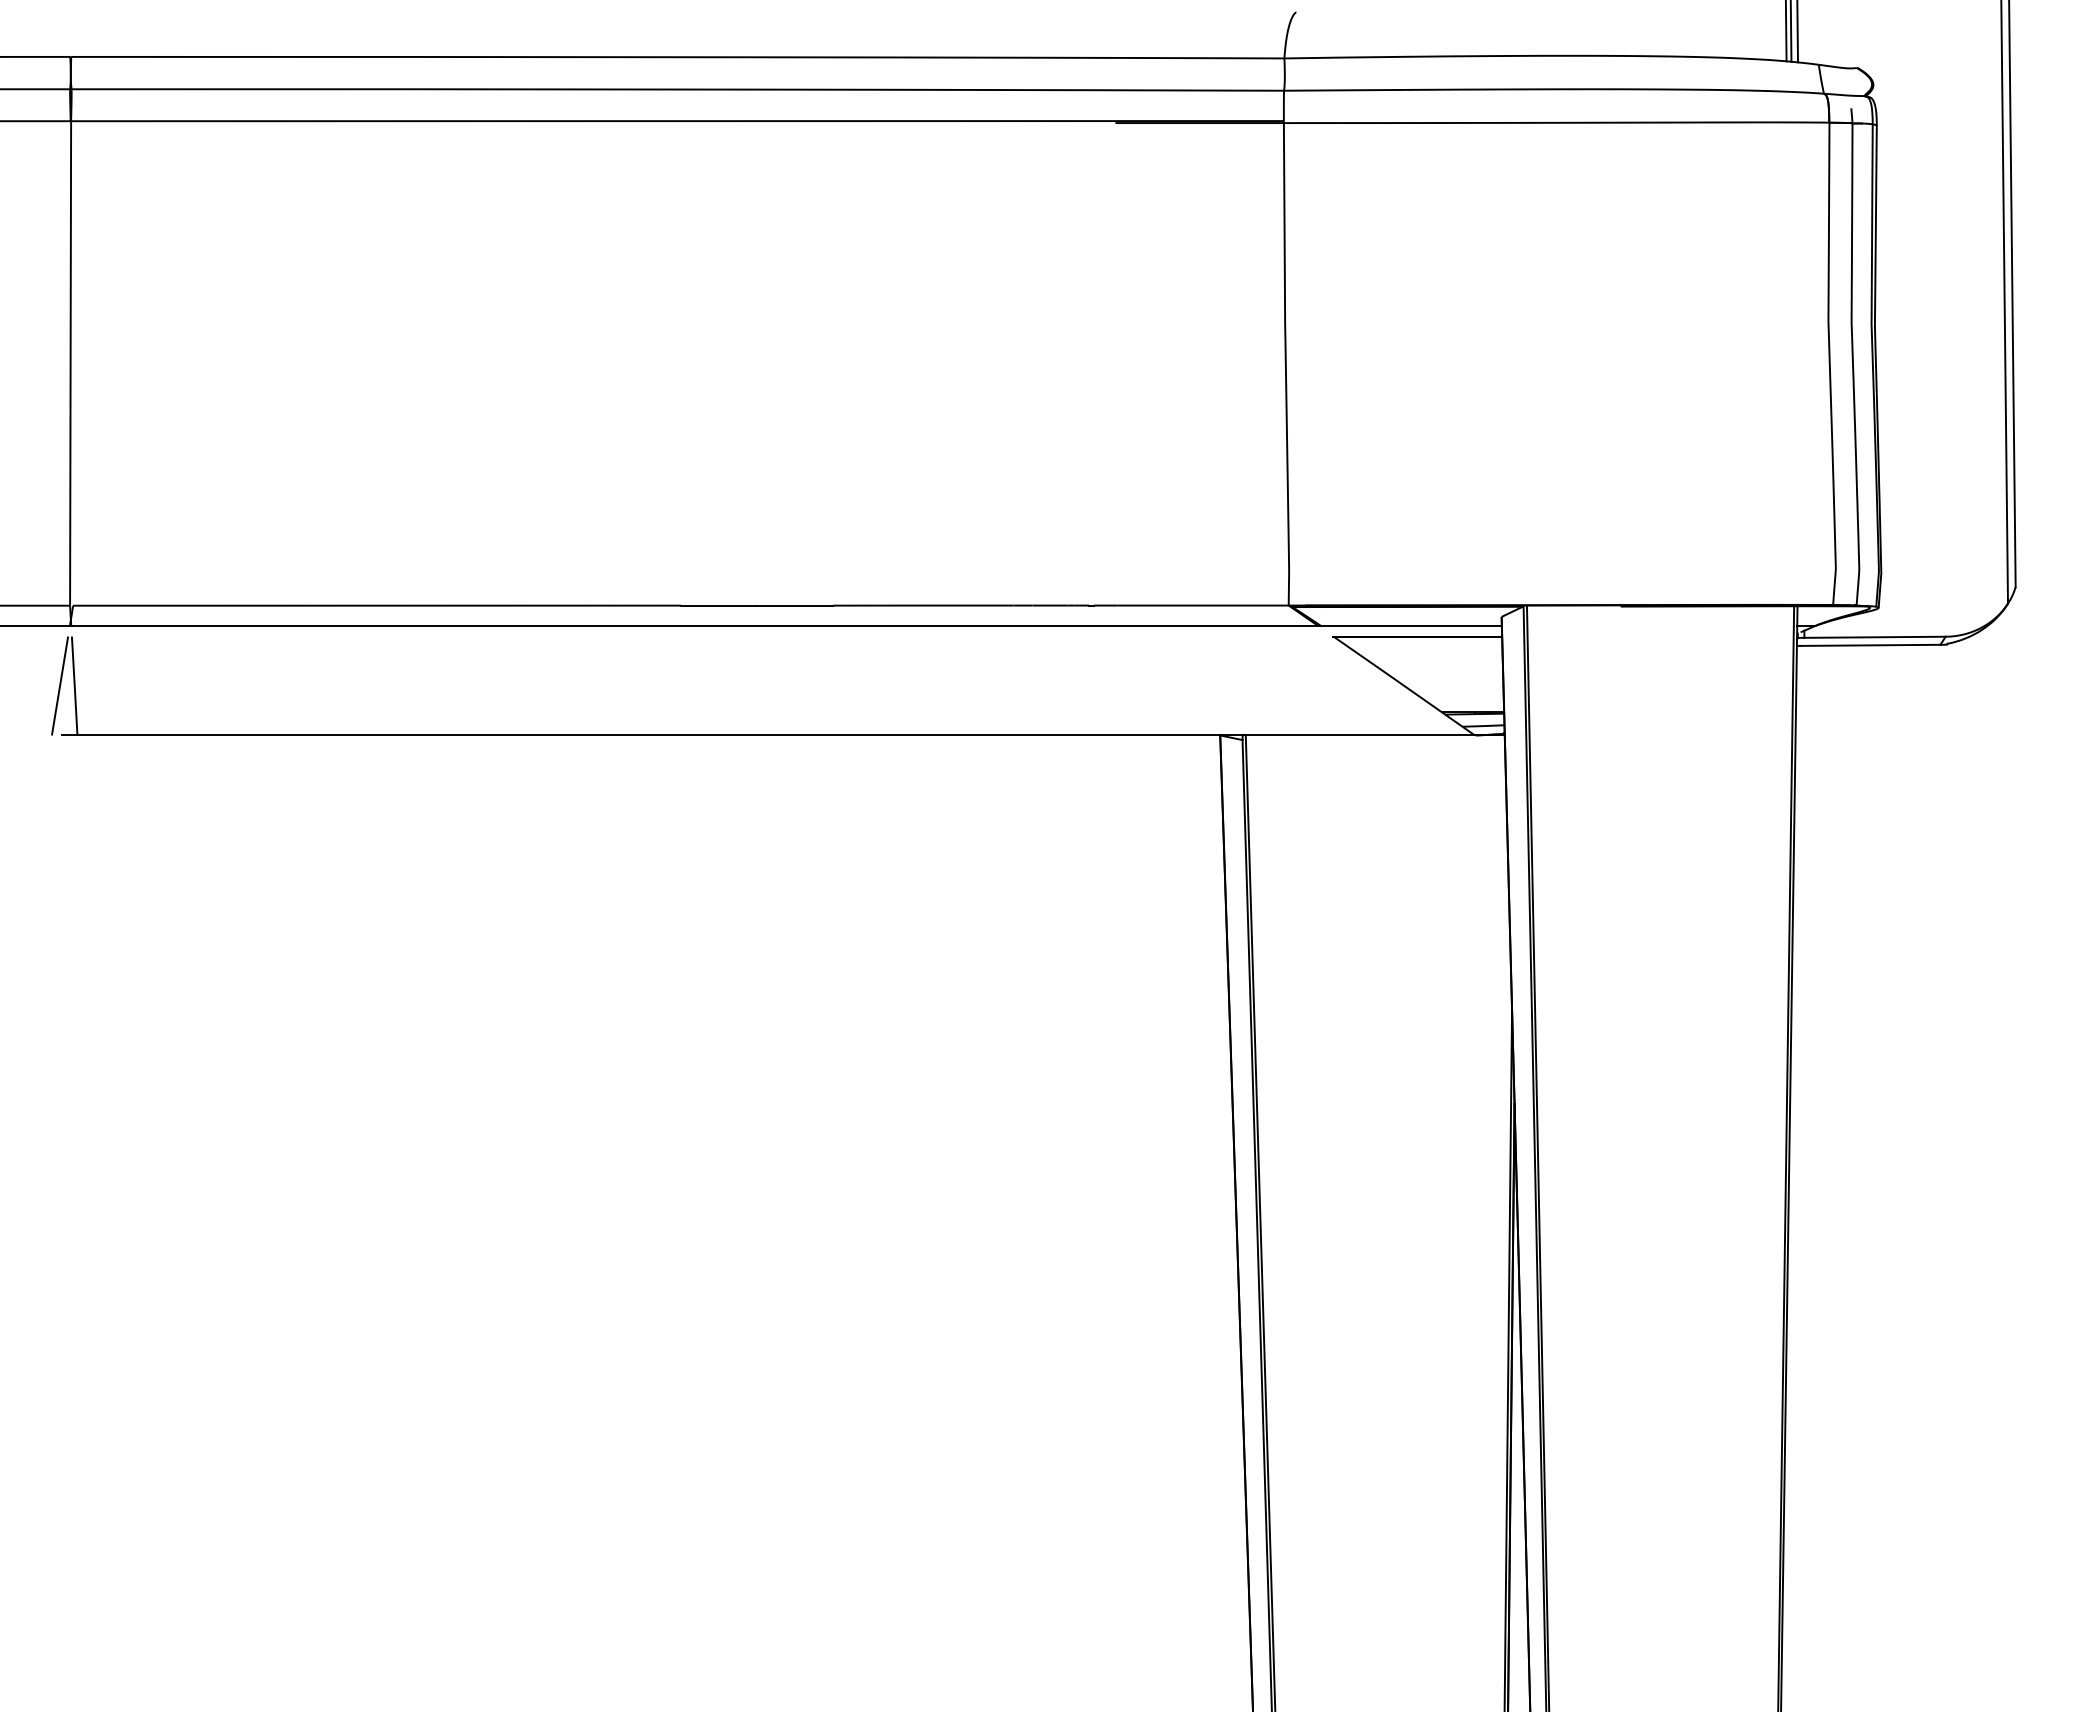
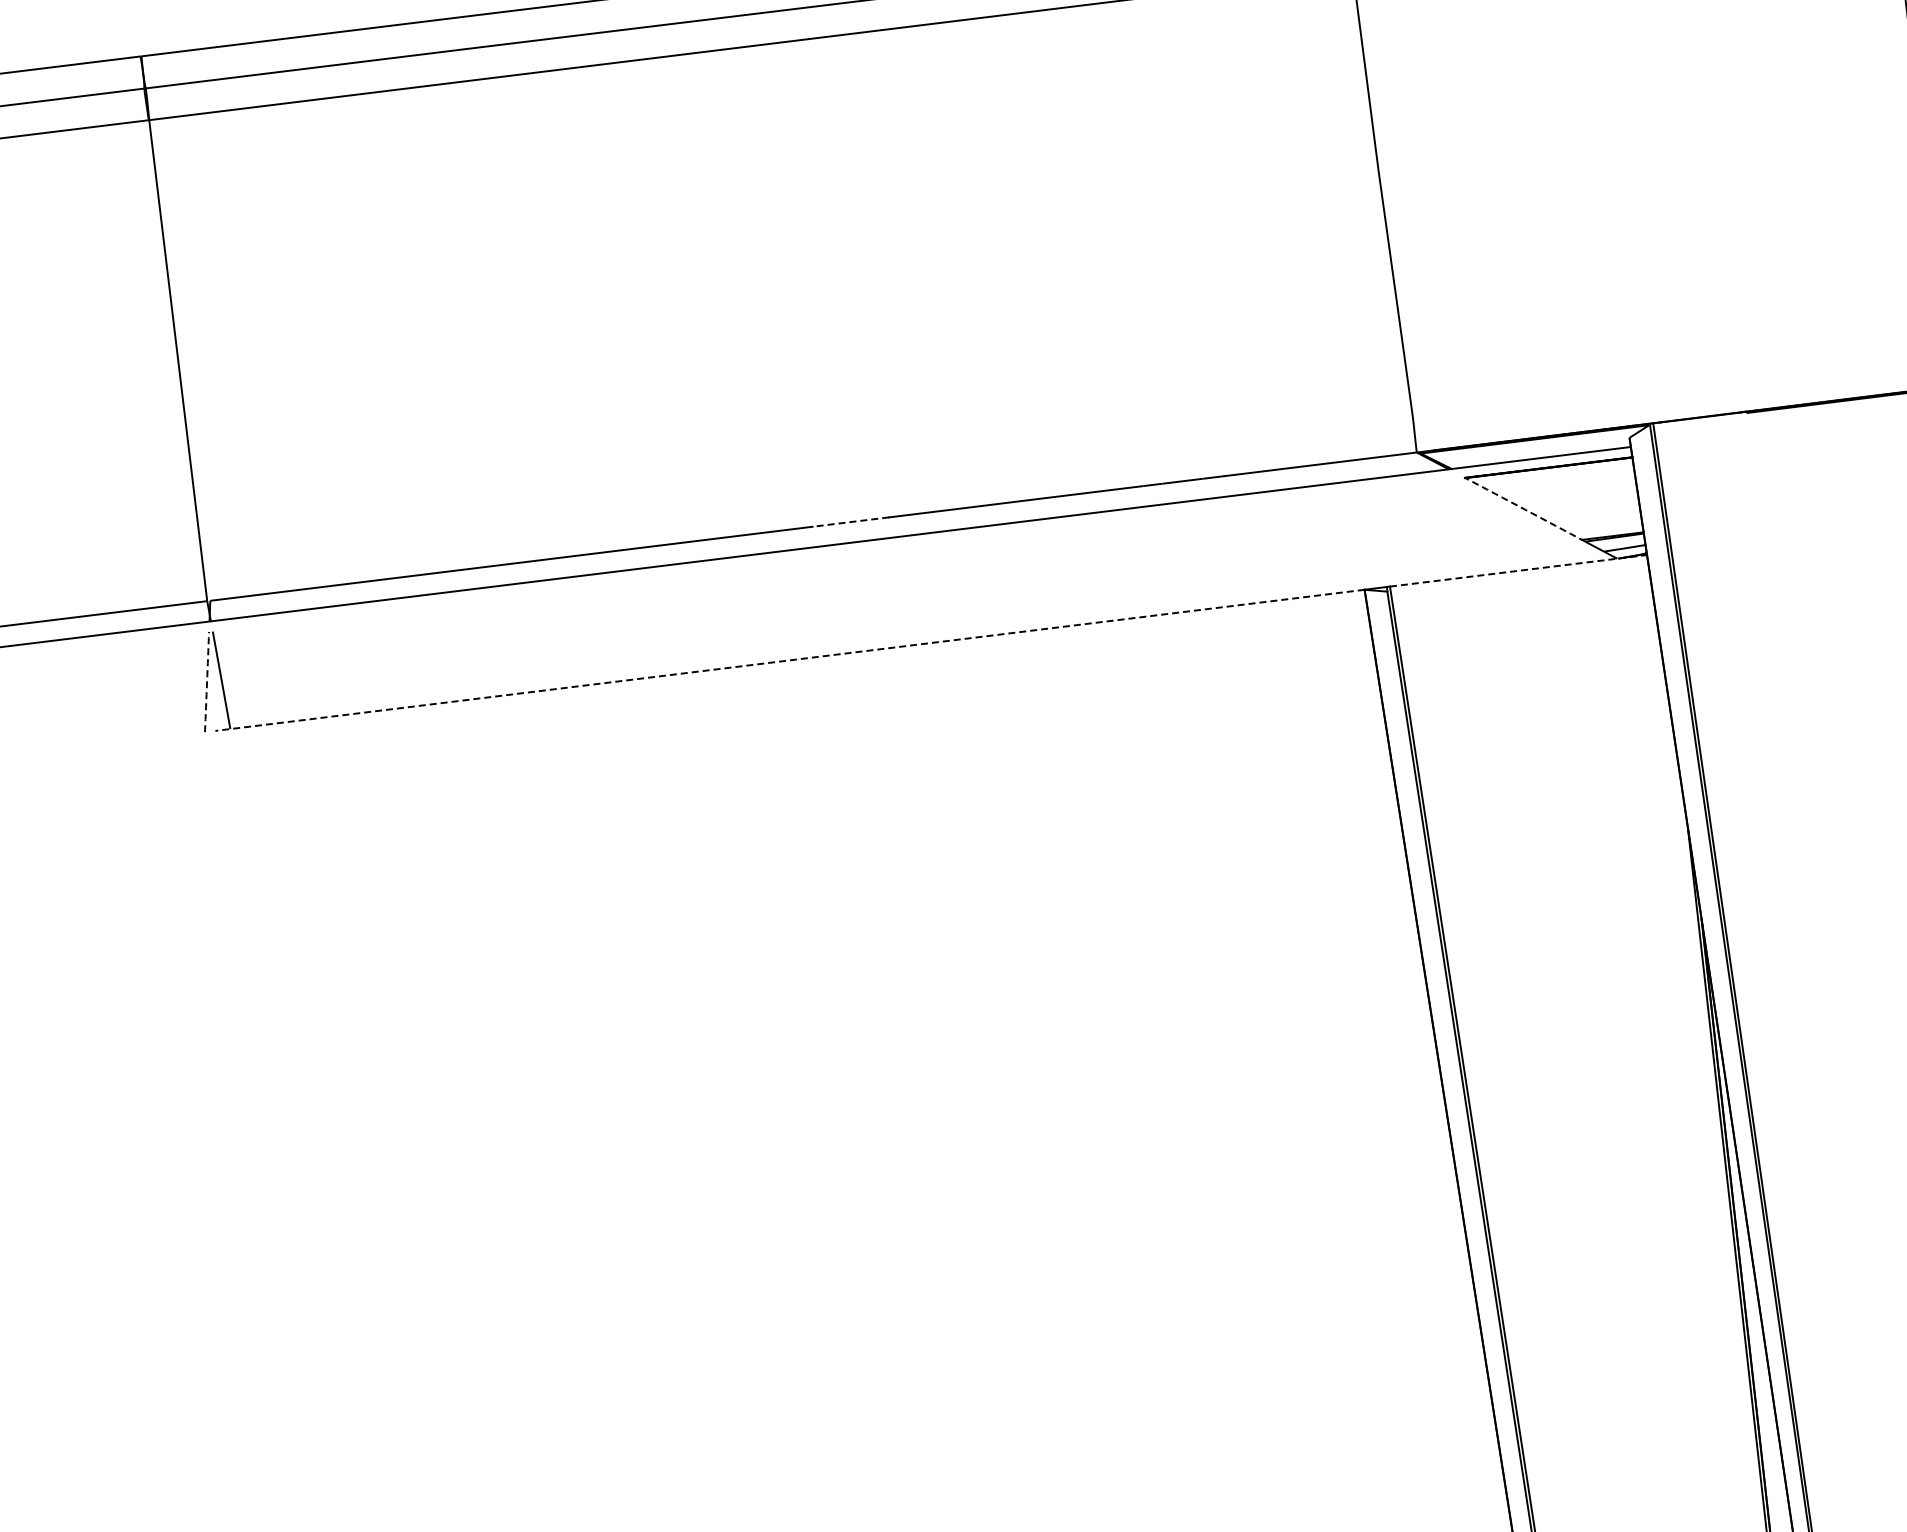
line: (718, 605) -> (850, 521), solid -> dashed
arc: (1389, 675) -> (1525, 509), solid -> dashed
arc: (60, 686) -> (207, 682), solid -> dashed
line: (641, 735) -> (790, 660), solid -> dashed
line: (1375, 735) -> (1518, 570), solid -> dashed

